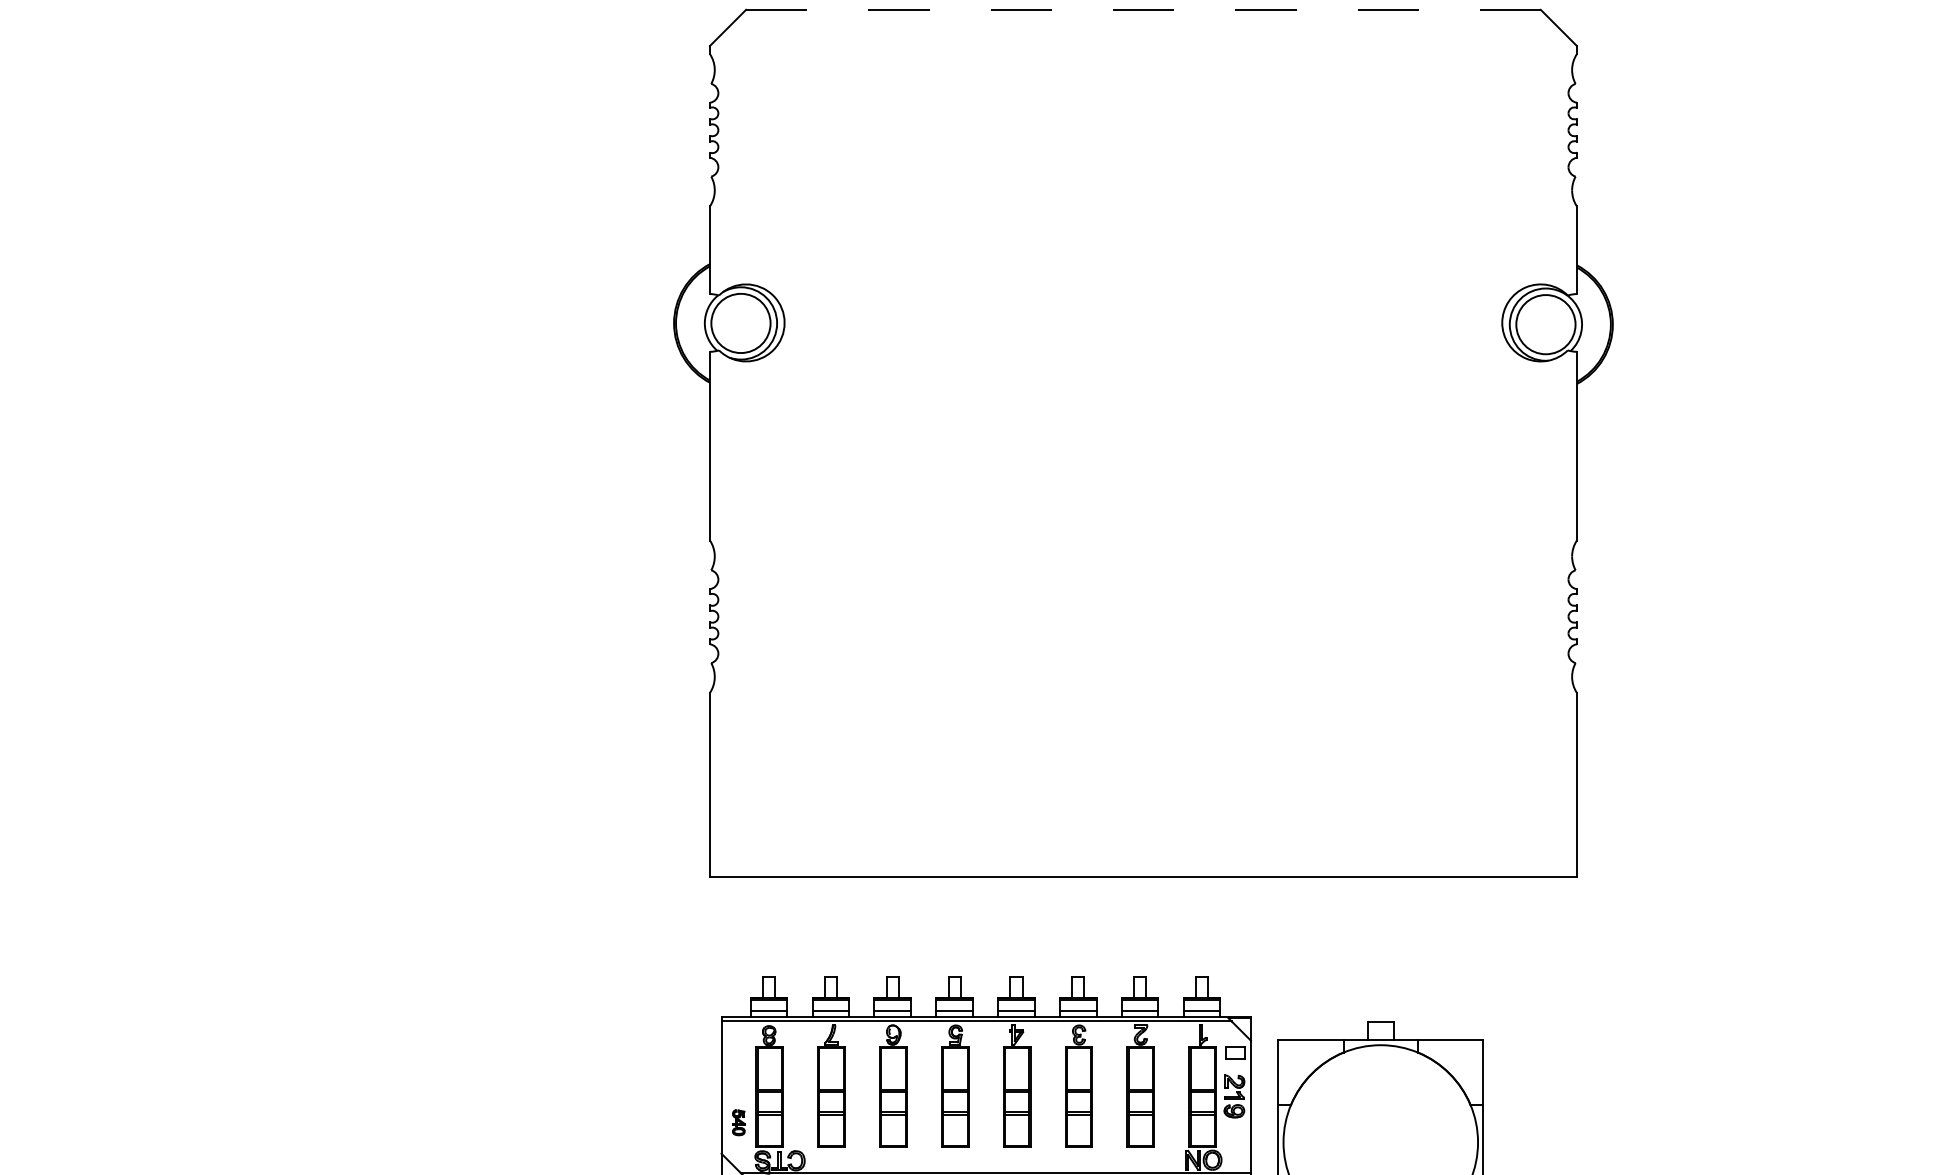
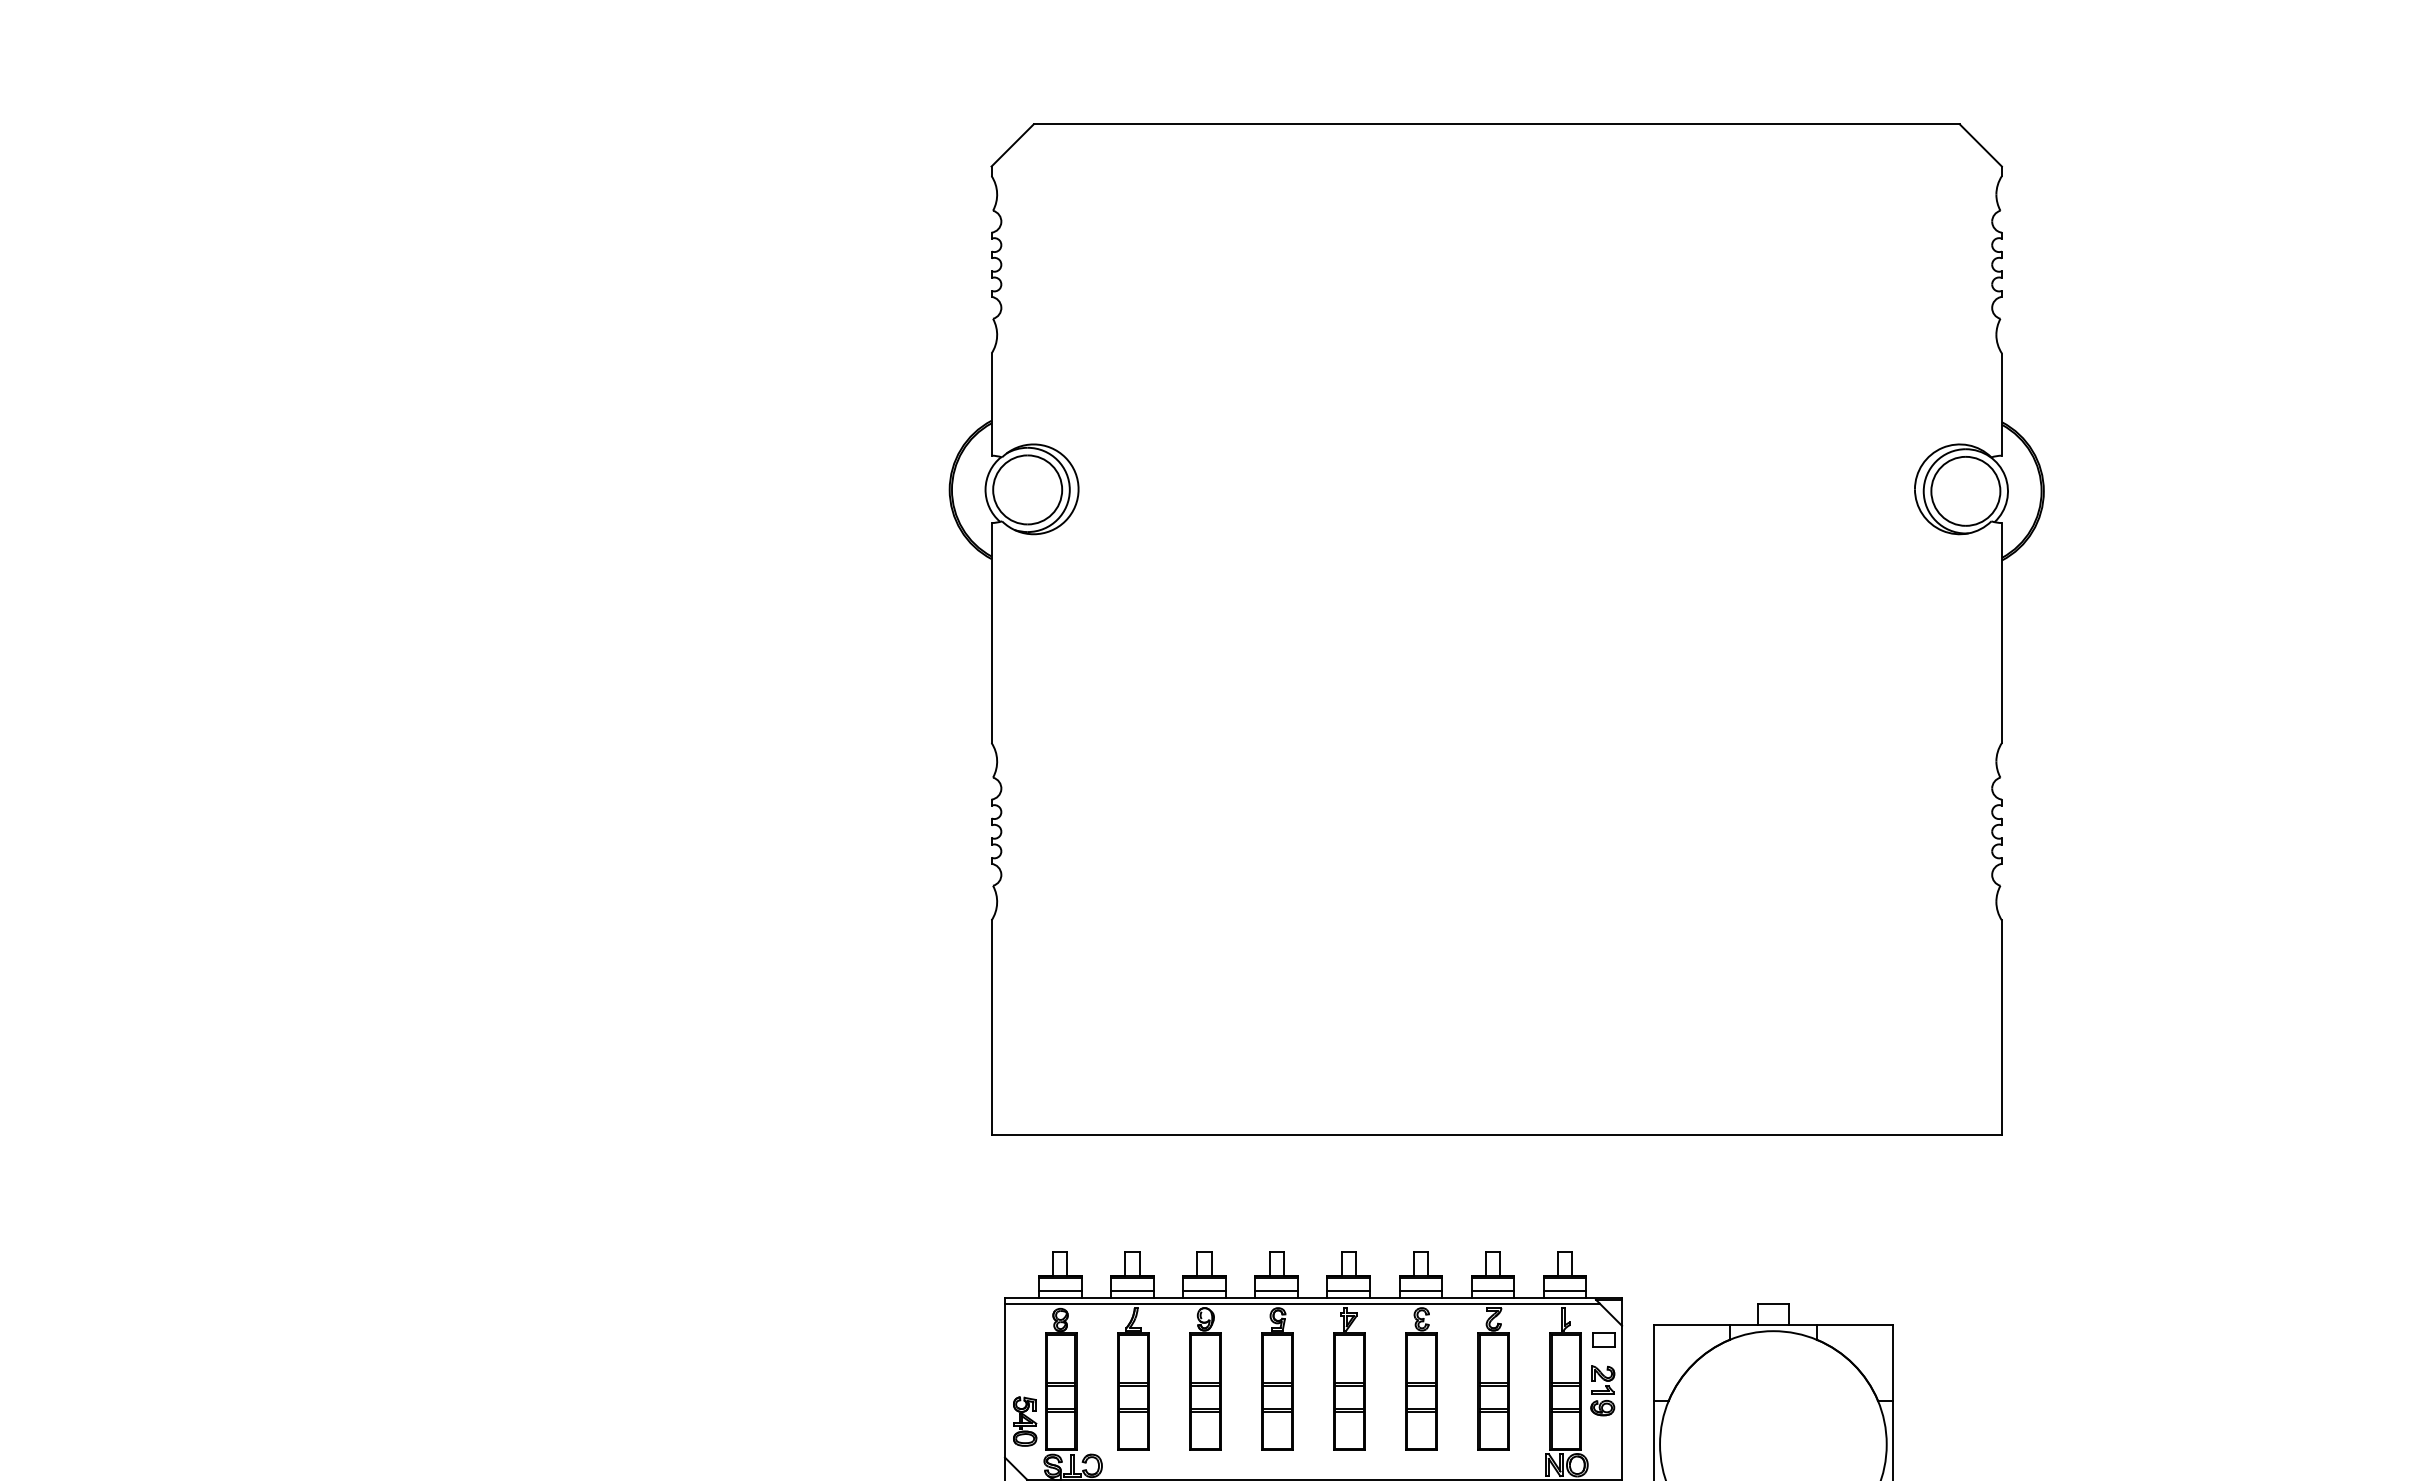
line: (1144, 9) -> (1497, 124), dashed -> solid
part: (739, 1122) -> (1025, 1421), size x1.67

